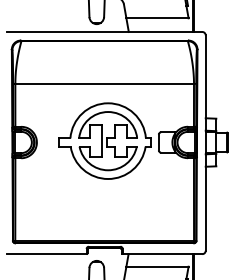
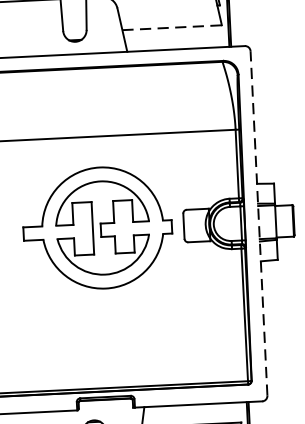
line: (157, 18) -> (172, 28), solid -> dashed
line: (205, 143) -> (258, 224), solid -> dashed

